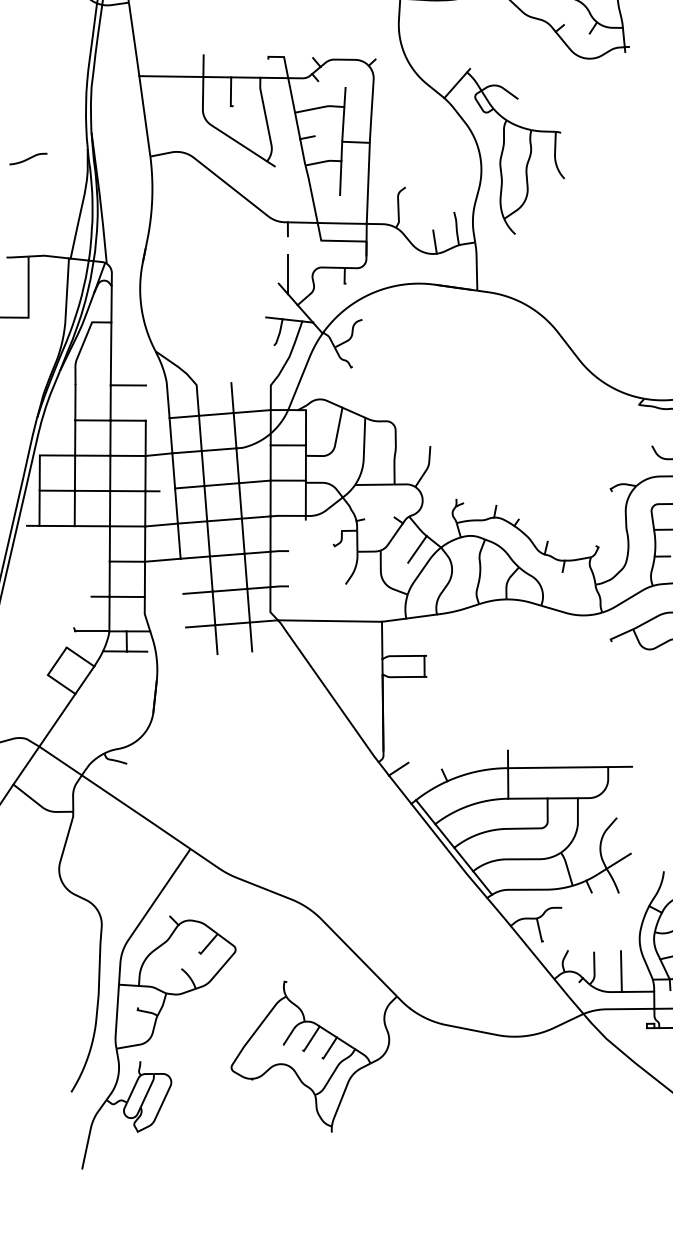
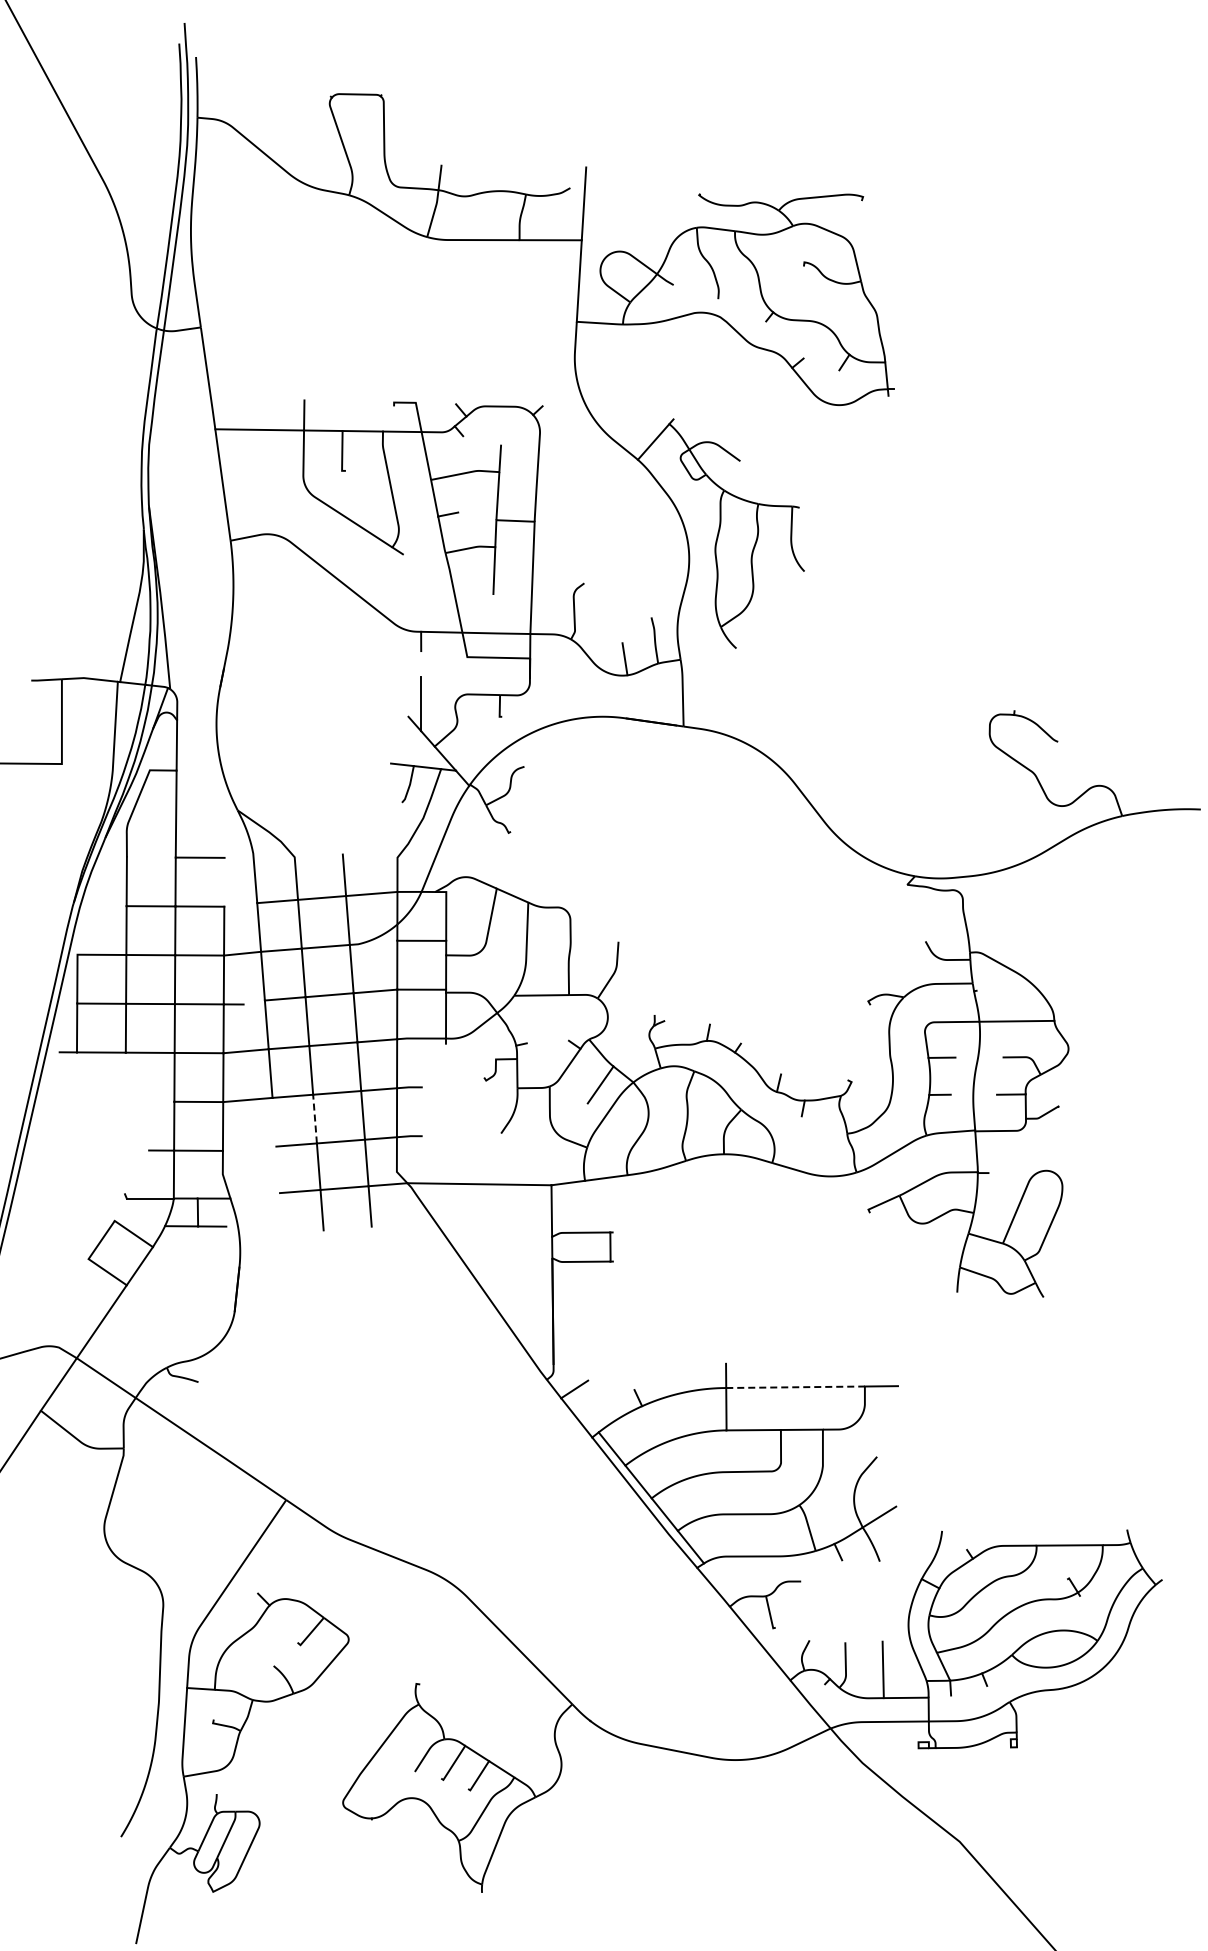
curve: (28, 158) -> (61, 543), removed
line: (211, 573) -> (315, 1118), solid -> dashed
line: (558, 767) -> (796, 1387), solid -> dashed

